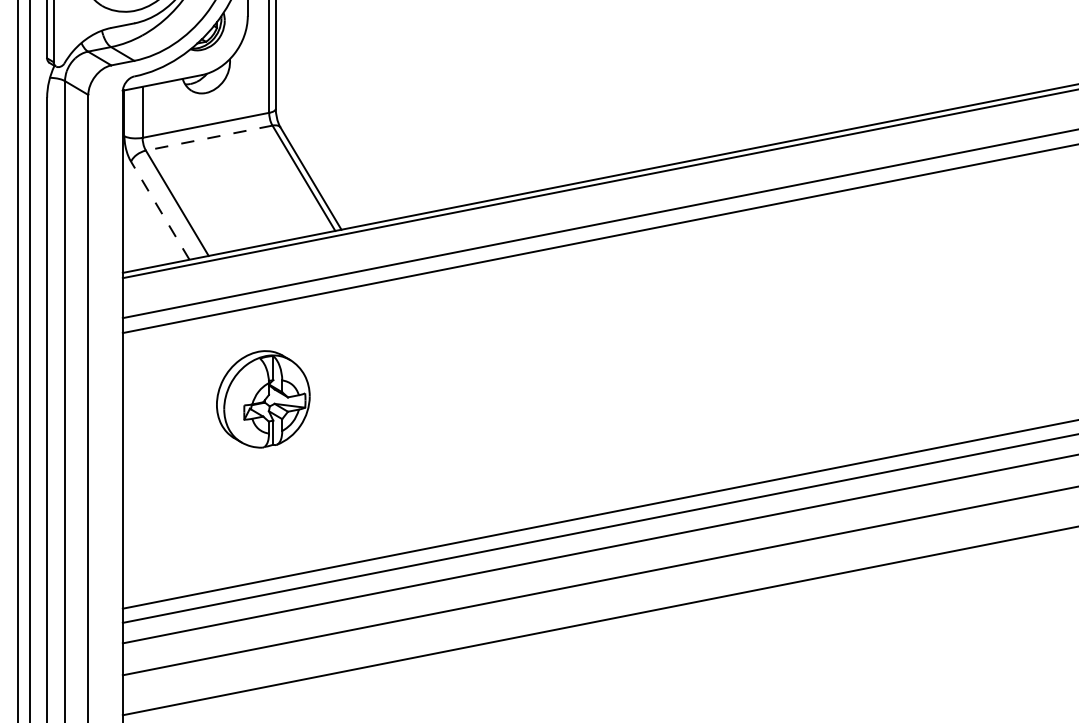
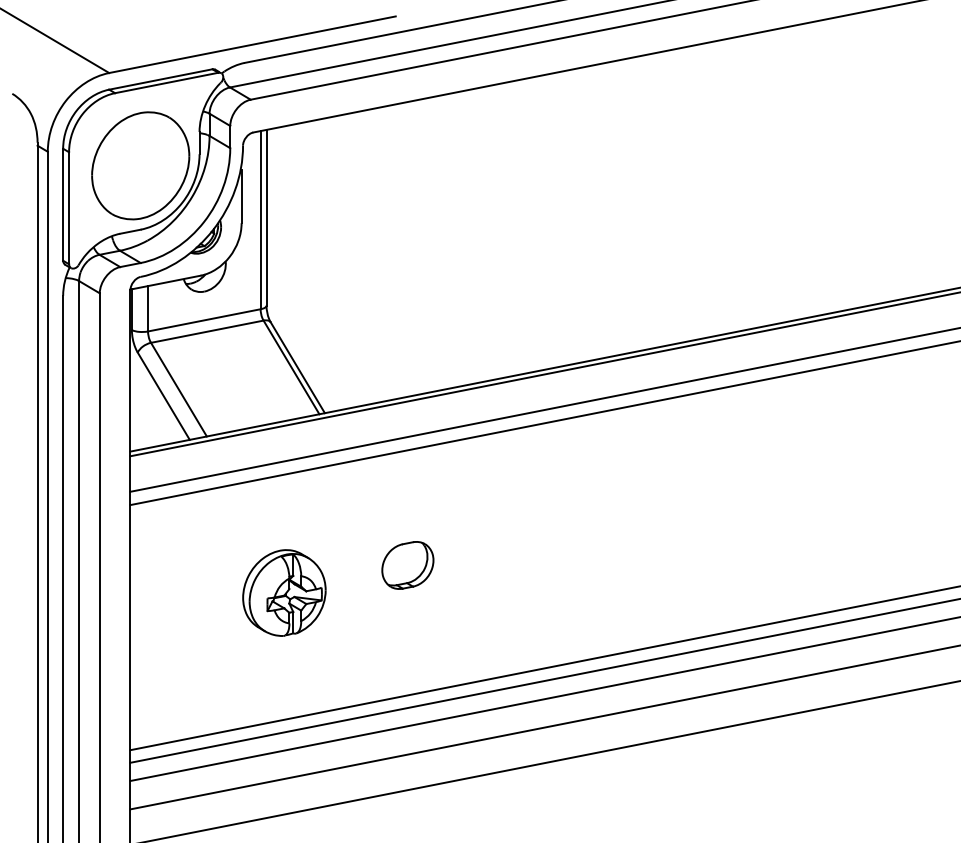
line: (208, 137) -> (206, 331), dashed -> solid
line: (159, 210) -> (163, 396), dashed -> solid
part: (263, 398) -> (284, 592), moved
part: (434, 401) -> (407, 565), added

